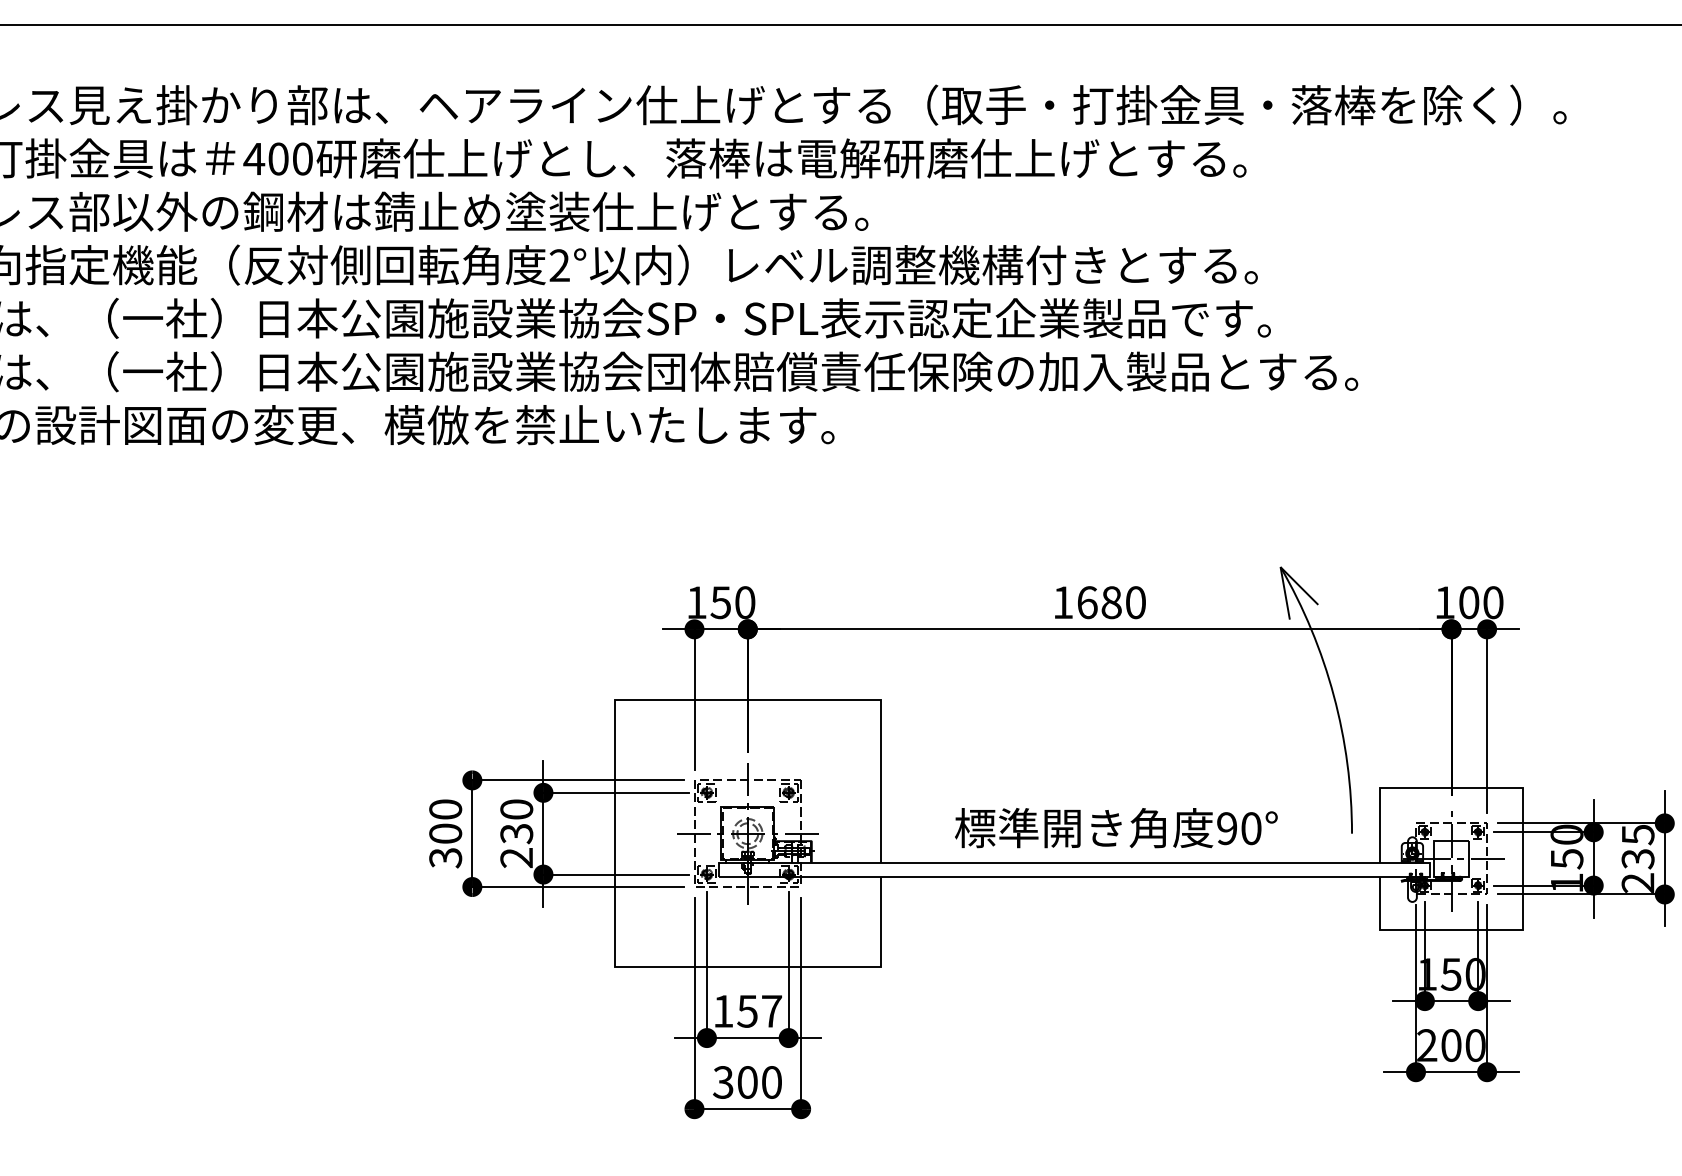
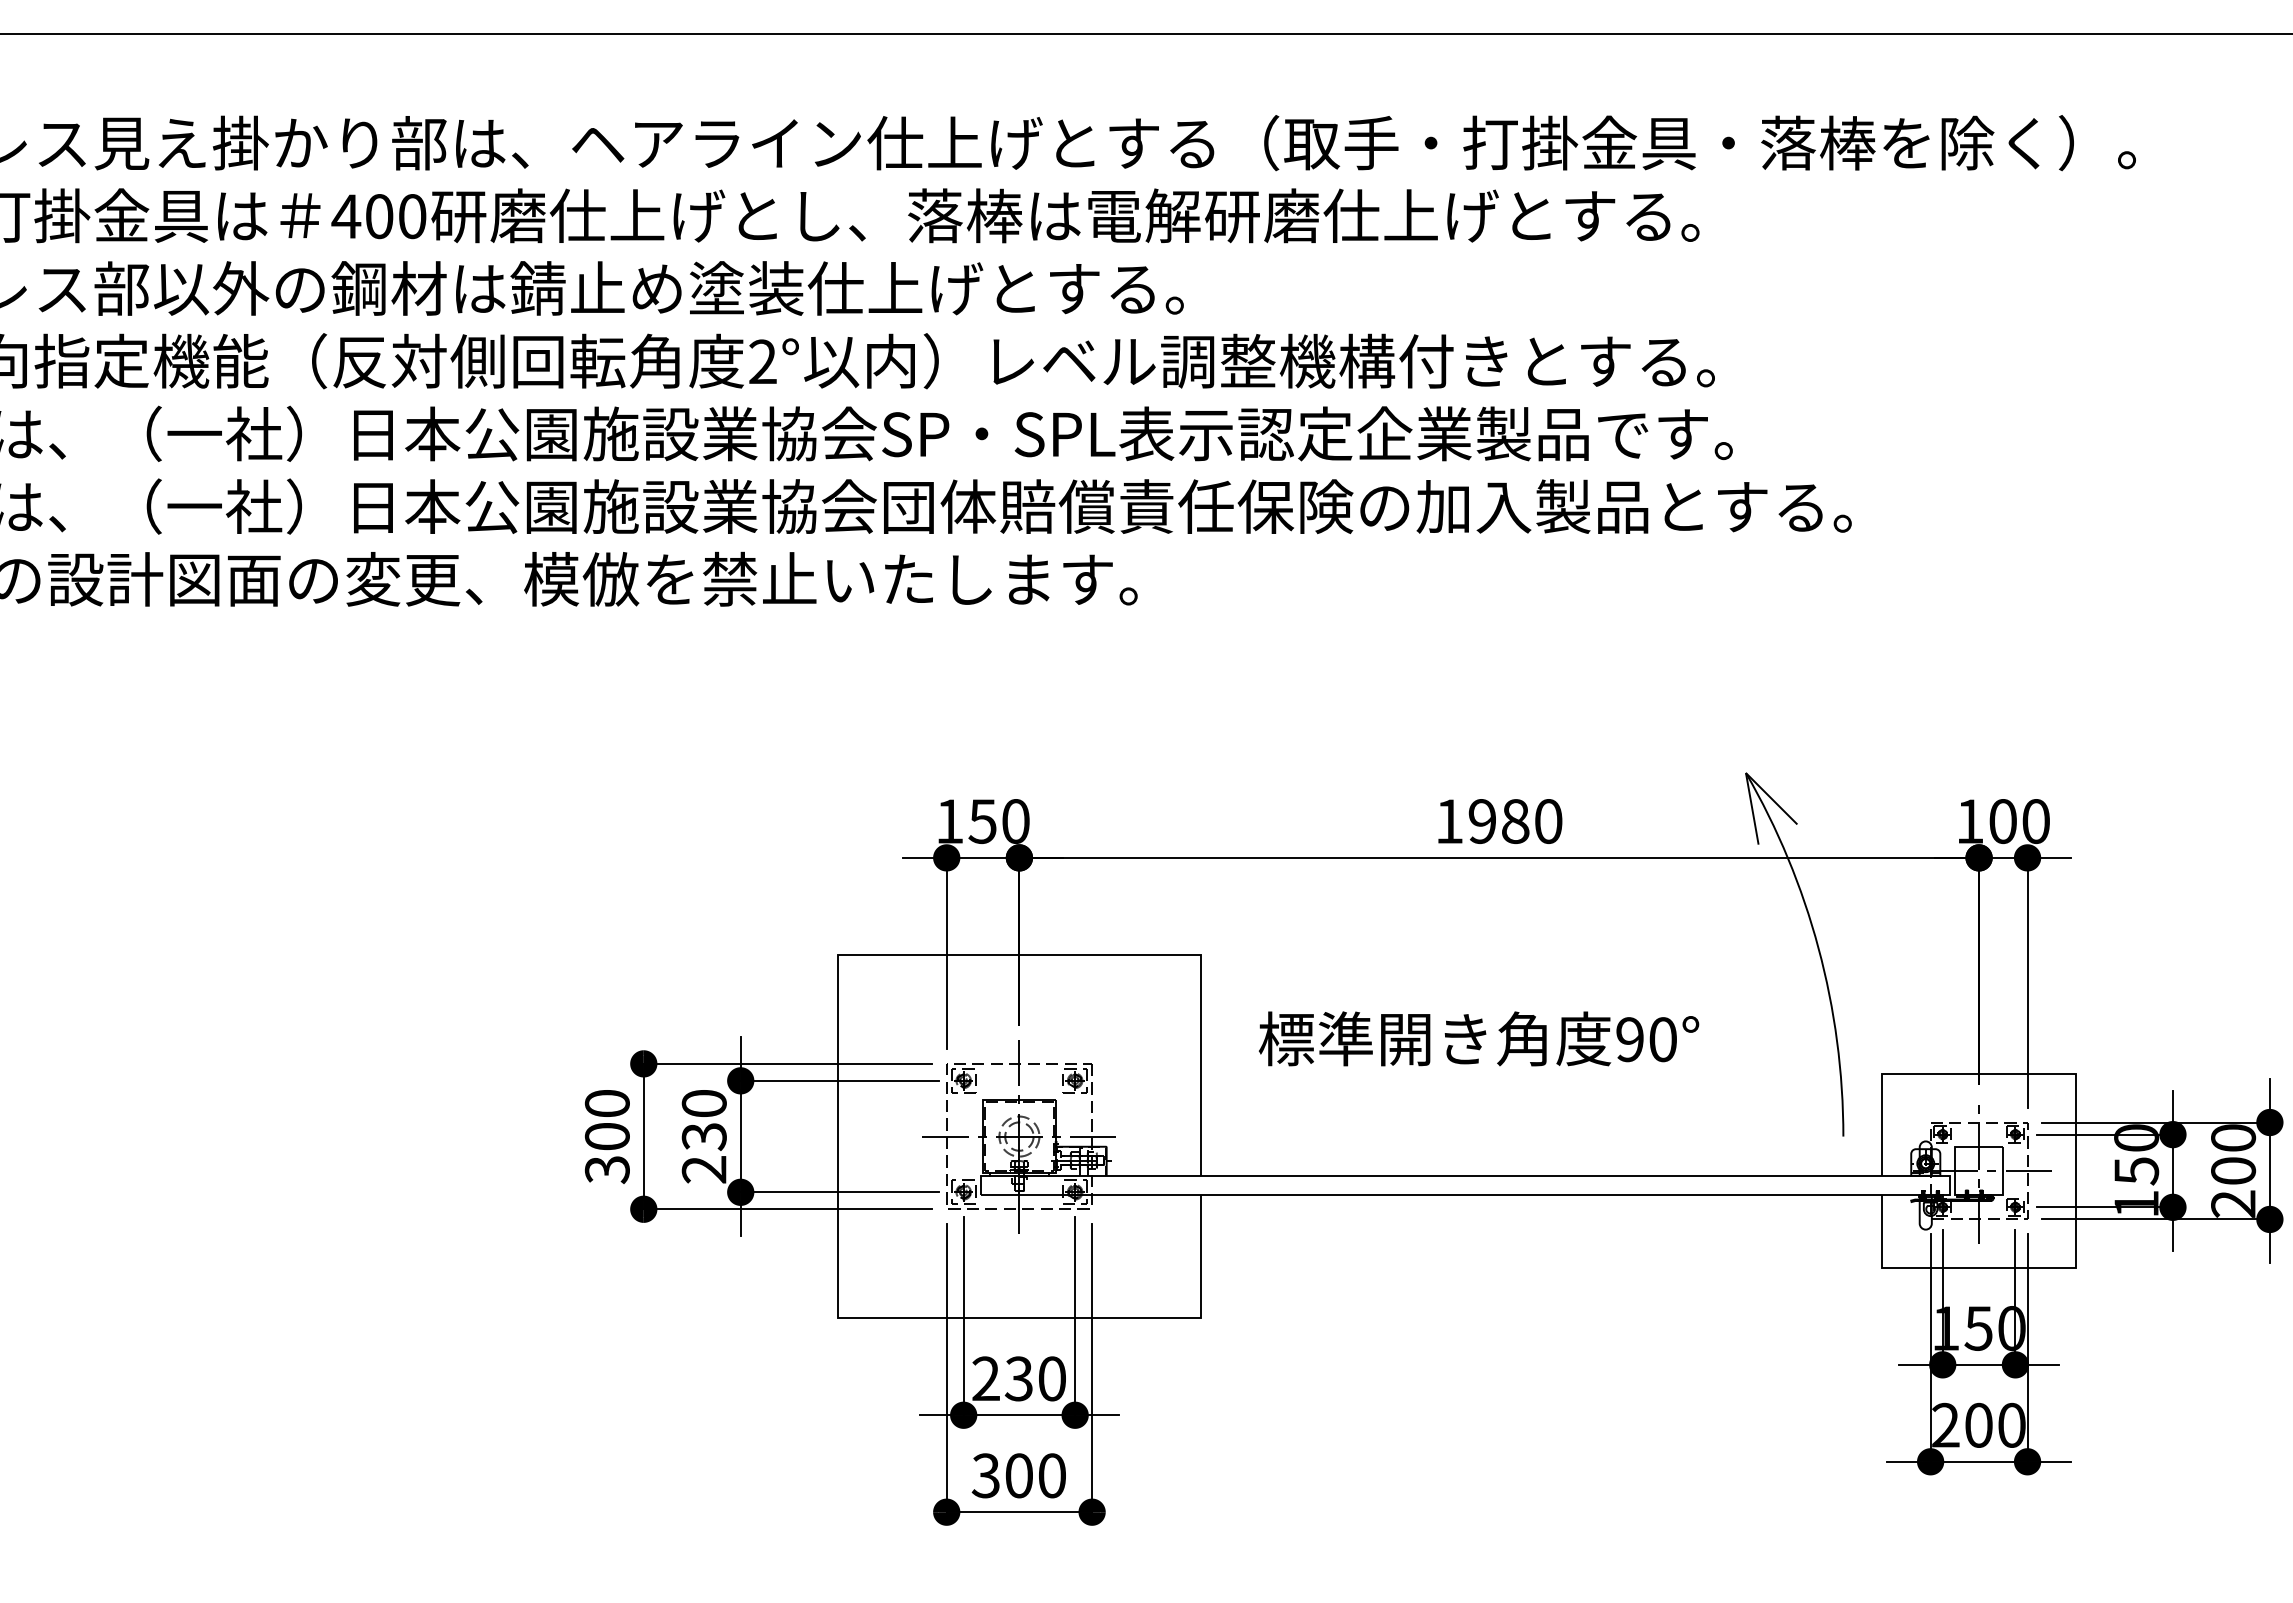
text: (1087, 602) -> (1482, 821), 1680 -> 1980
text: (1115, 827) -> (1478, 1038), moved
text: (1638, 846) -> (2233, 1154), 235 -> 200
text: (747, 1011) -> (1019, 1378), 157 -> 230

